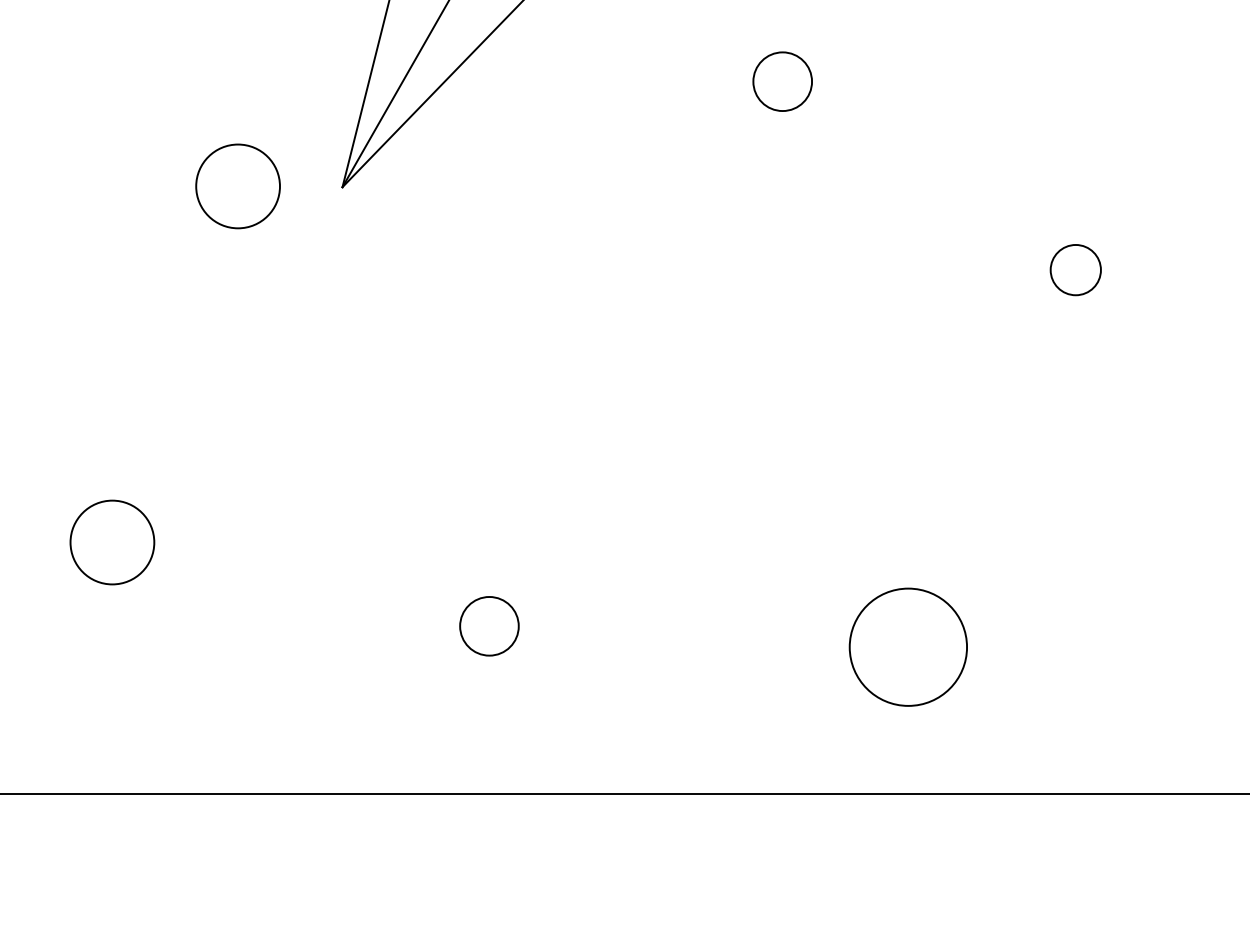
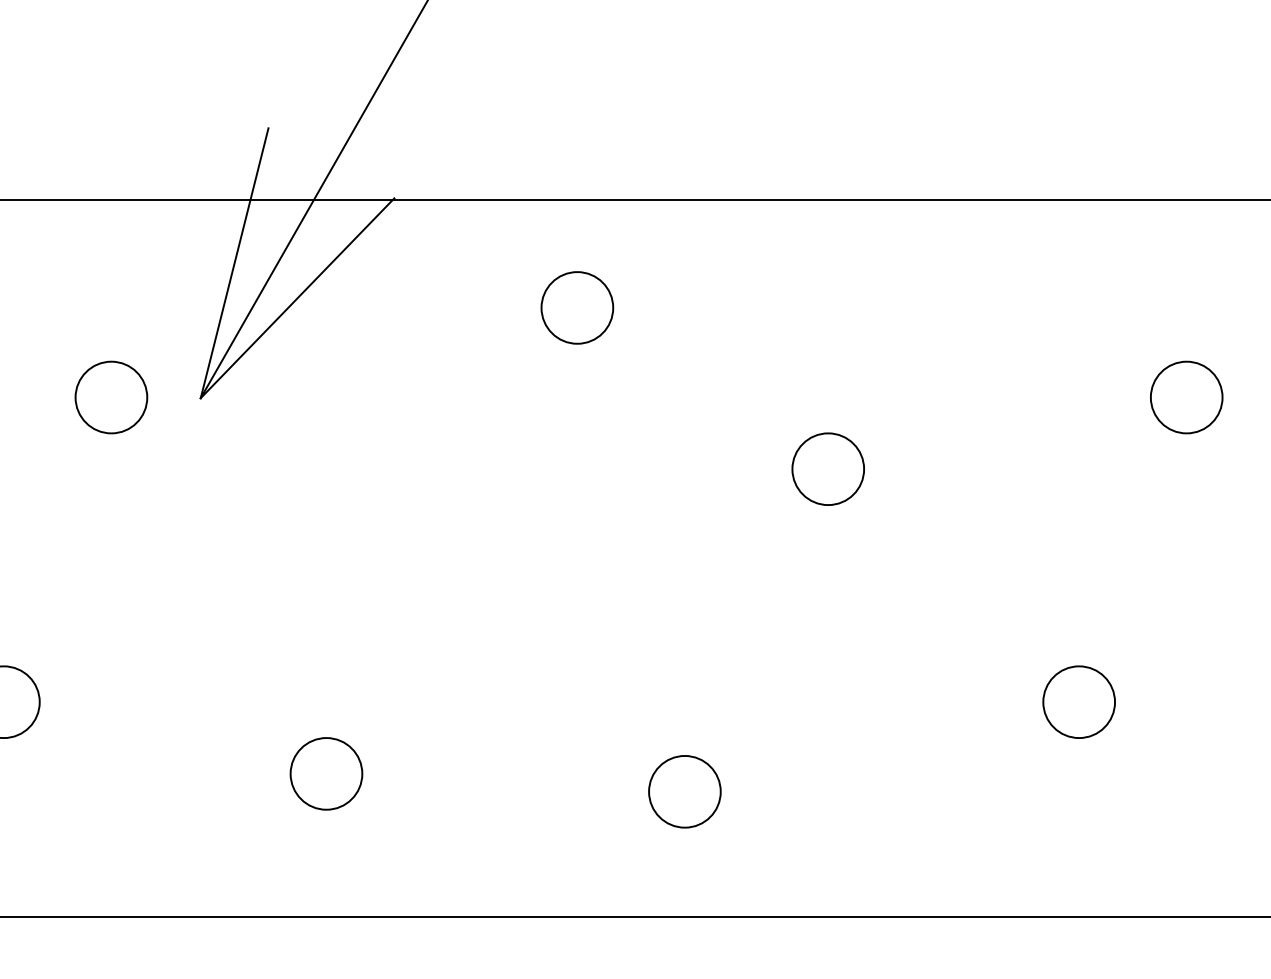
circle: (782, 81) -> (577, 307), size x1.43
circle: (1075, 269) -> (827, 468), size x1.67
circle: (489, 625) -> (326, 773), size x1.43
circle: (907, 646) -> (684, 791), size x0.71

